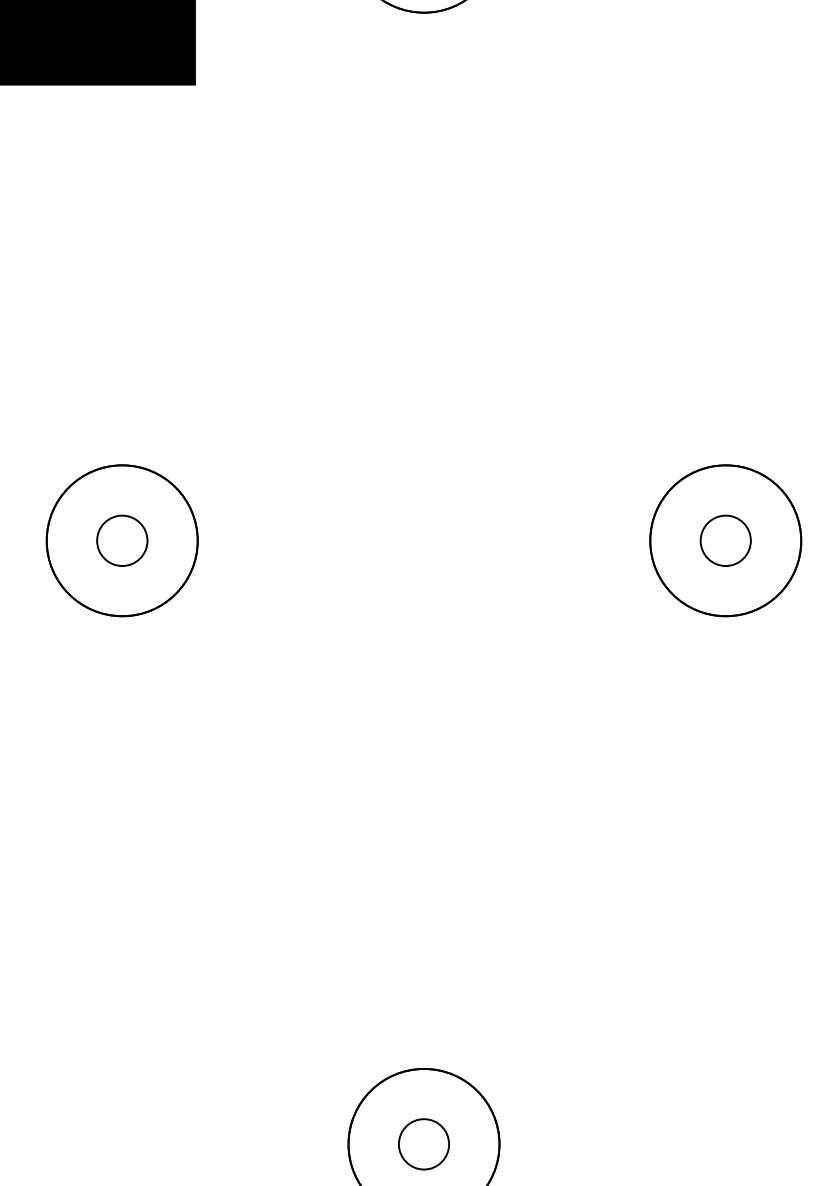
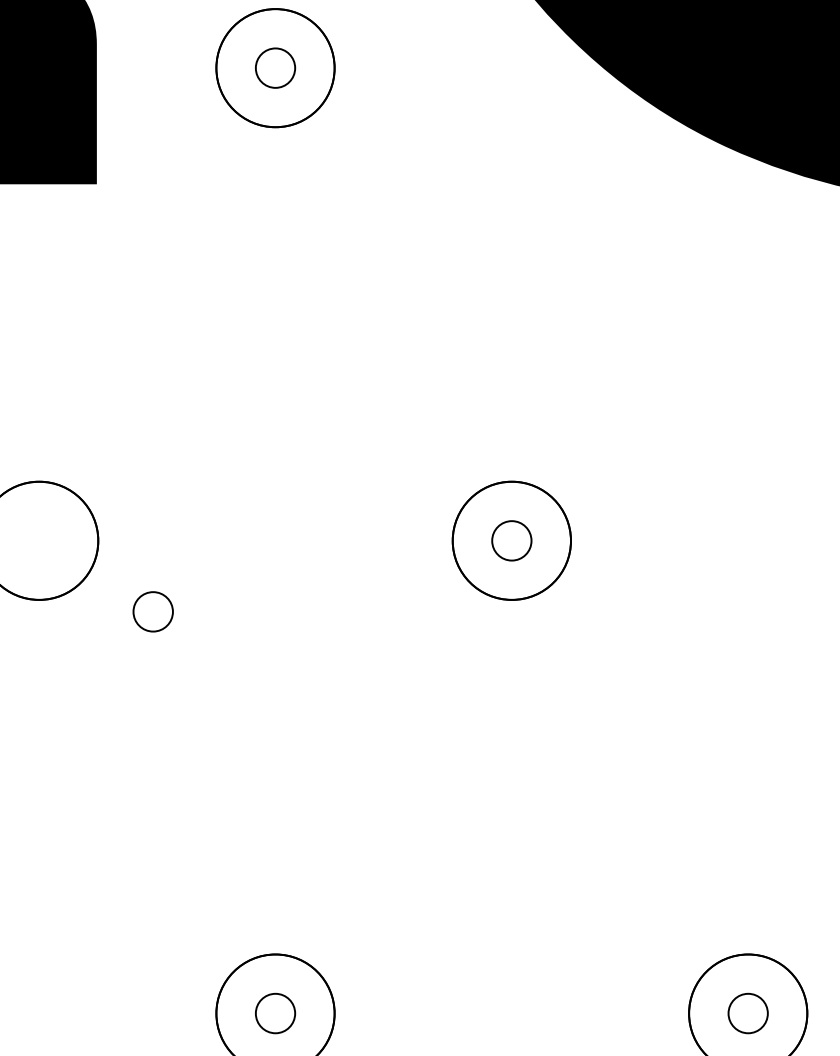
part: (121, 540) -> (152, 611), moved

